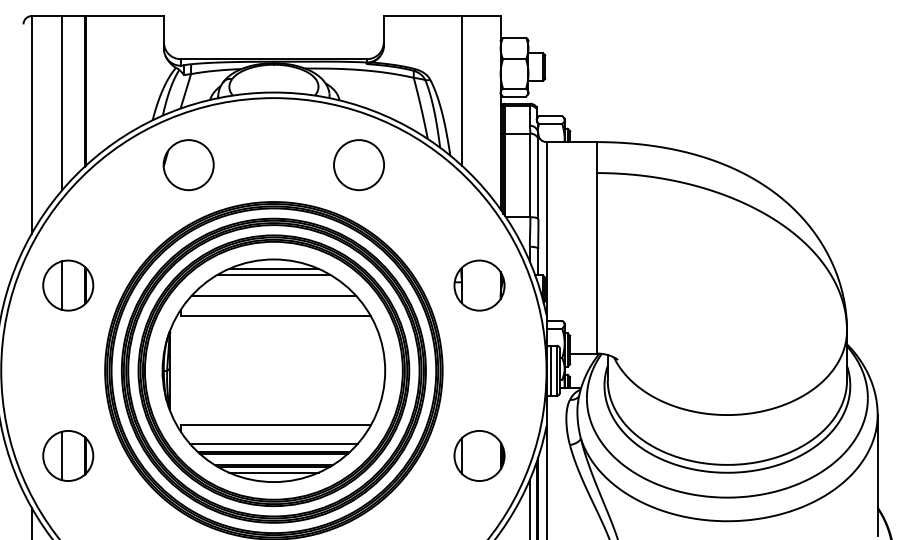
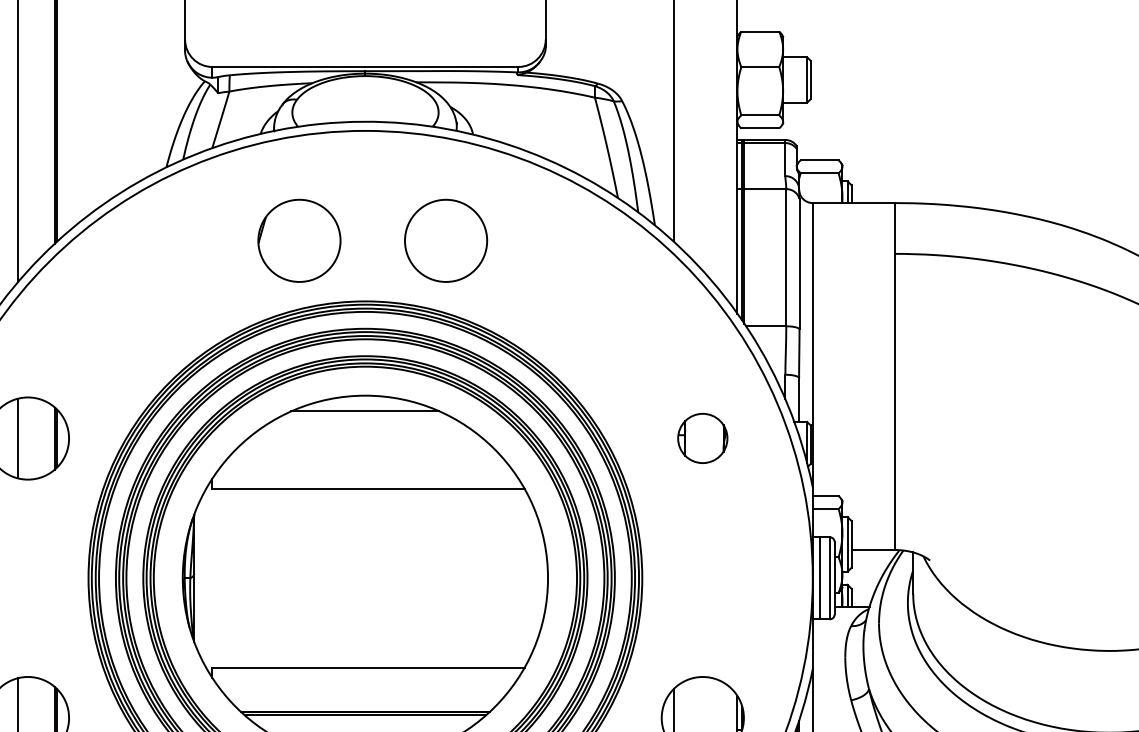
circle: (188, 165) -> (299, 241), moved
circle: (358, 165) -> (445, 241), moved
line: (273, 274) -> (364, 420), removed
part: (479, 285) -> (702, 438), size x0.6
line: (273, 295) -> (364, 454), removed
line: (273, 443) -> (364, 697), removed

